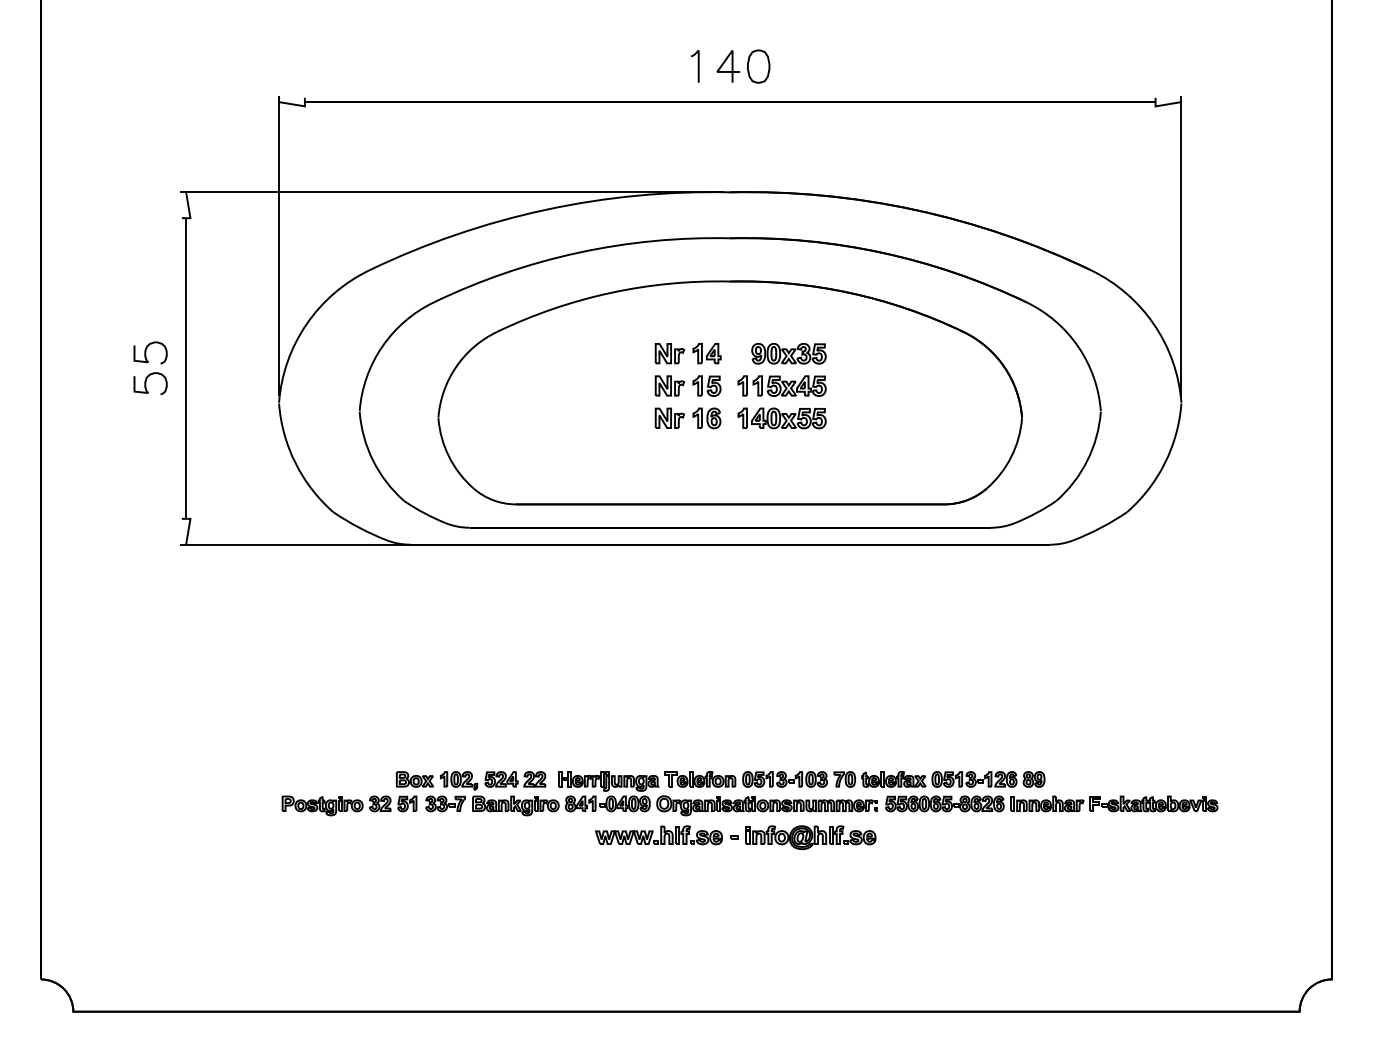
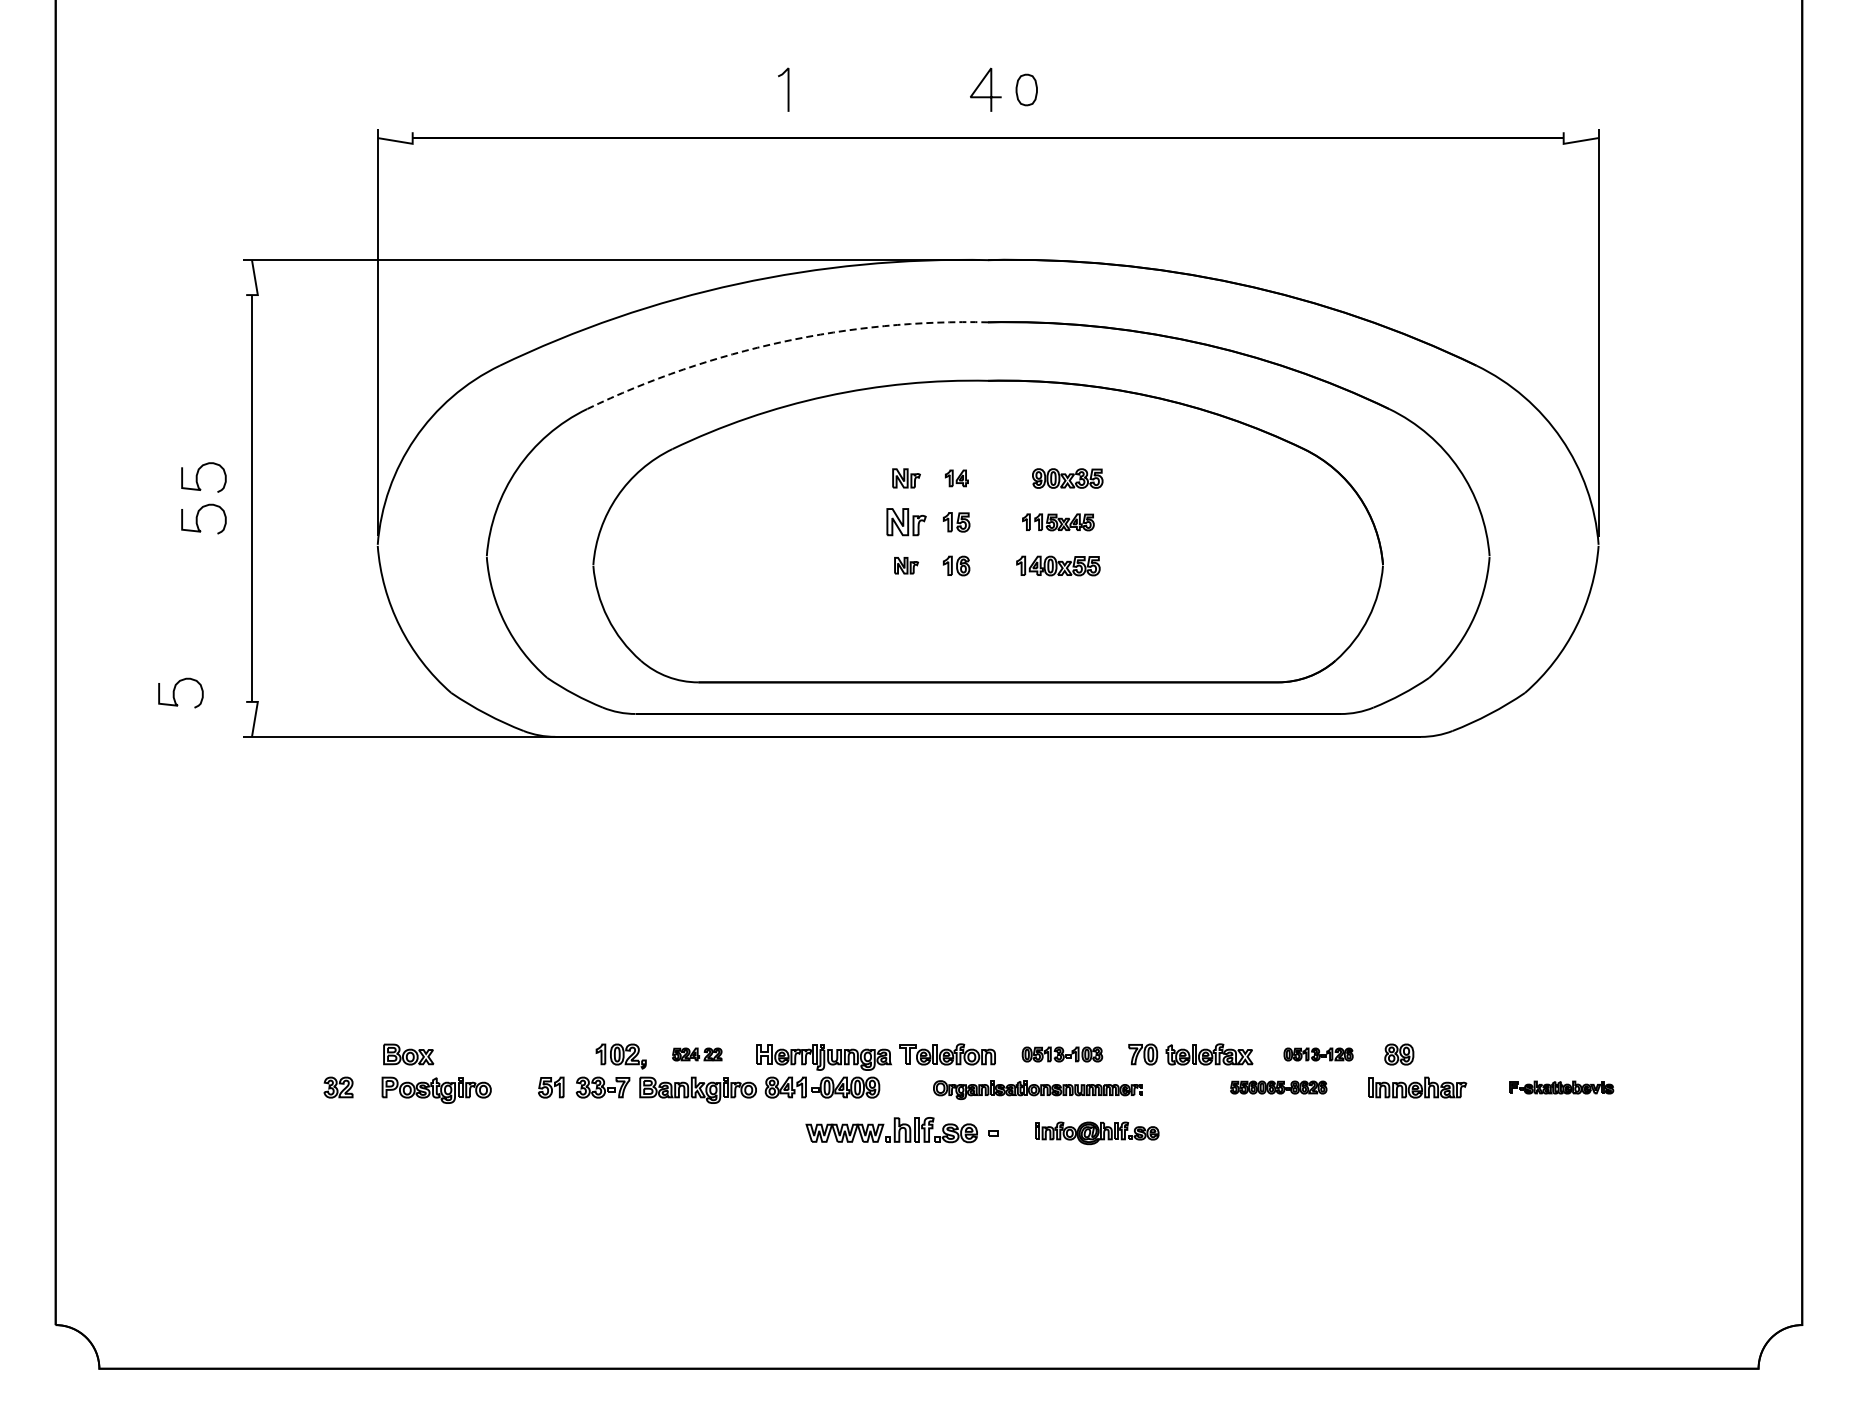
line: (697, 66) -> (787, 89), moved
part: (758, 66) -> (1026, 89), size x0.7
line: (578, 252) -> (782, 341), solid -> dashed
part: (669, 353) -> (906, 478), size x0.7
part: (706, 353) -> (956, 478), size x0.6
part: (788, 353) -> (1067, 478), size x0.7
part: (706, 386) -> (956, 522), size x0.7
part: (782, 386) -> (1058, 522), size x0.6
part: (669, 418) -> (906, 565), size x0.6
part: (706, 418) -> (956, 565), size x0.7
part: (782, 418) -> (1058, 565), size x0.7
curve: (129, 509) -> (175, 689), added
part: (414, 779) -> (408, 1054), moved
part: (514, 779) -> (696, 1054), size x0.6
part: (785, 779) -> (1062, 1054), size x0.7
part: (974, 779) -> (1318, 1054), size x0.6
part: (380, 803) -> (338, 1087), moved
part: (944, 803) -> (1278, 1087), size x0.6
part: (1153, 803) -> (1561, 1087), size x0.6
part: (766, 805) -> (1037, 1089), size x0.7
part: (811, 837) -> (1097, 1133), size x0.7

